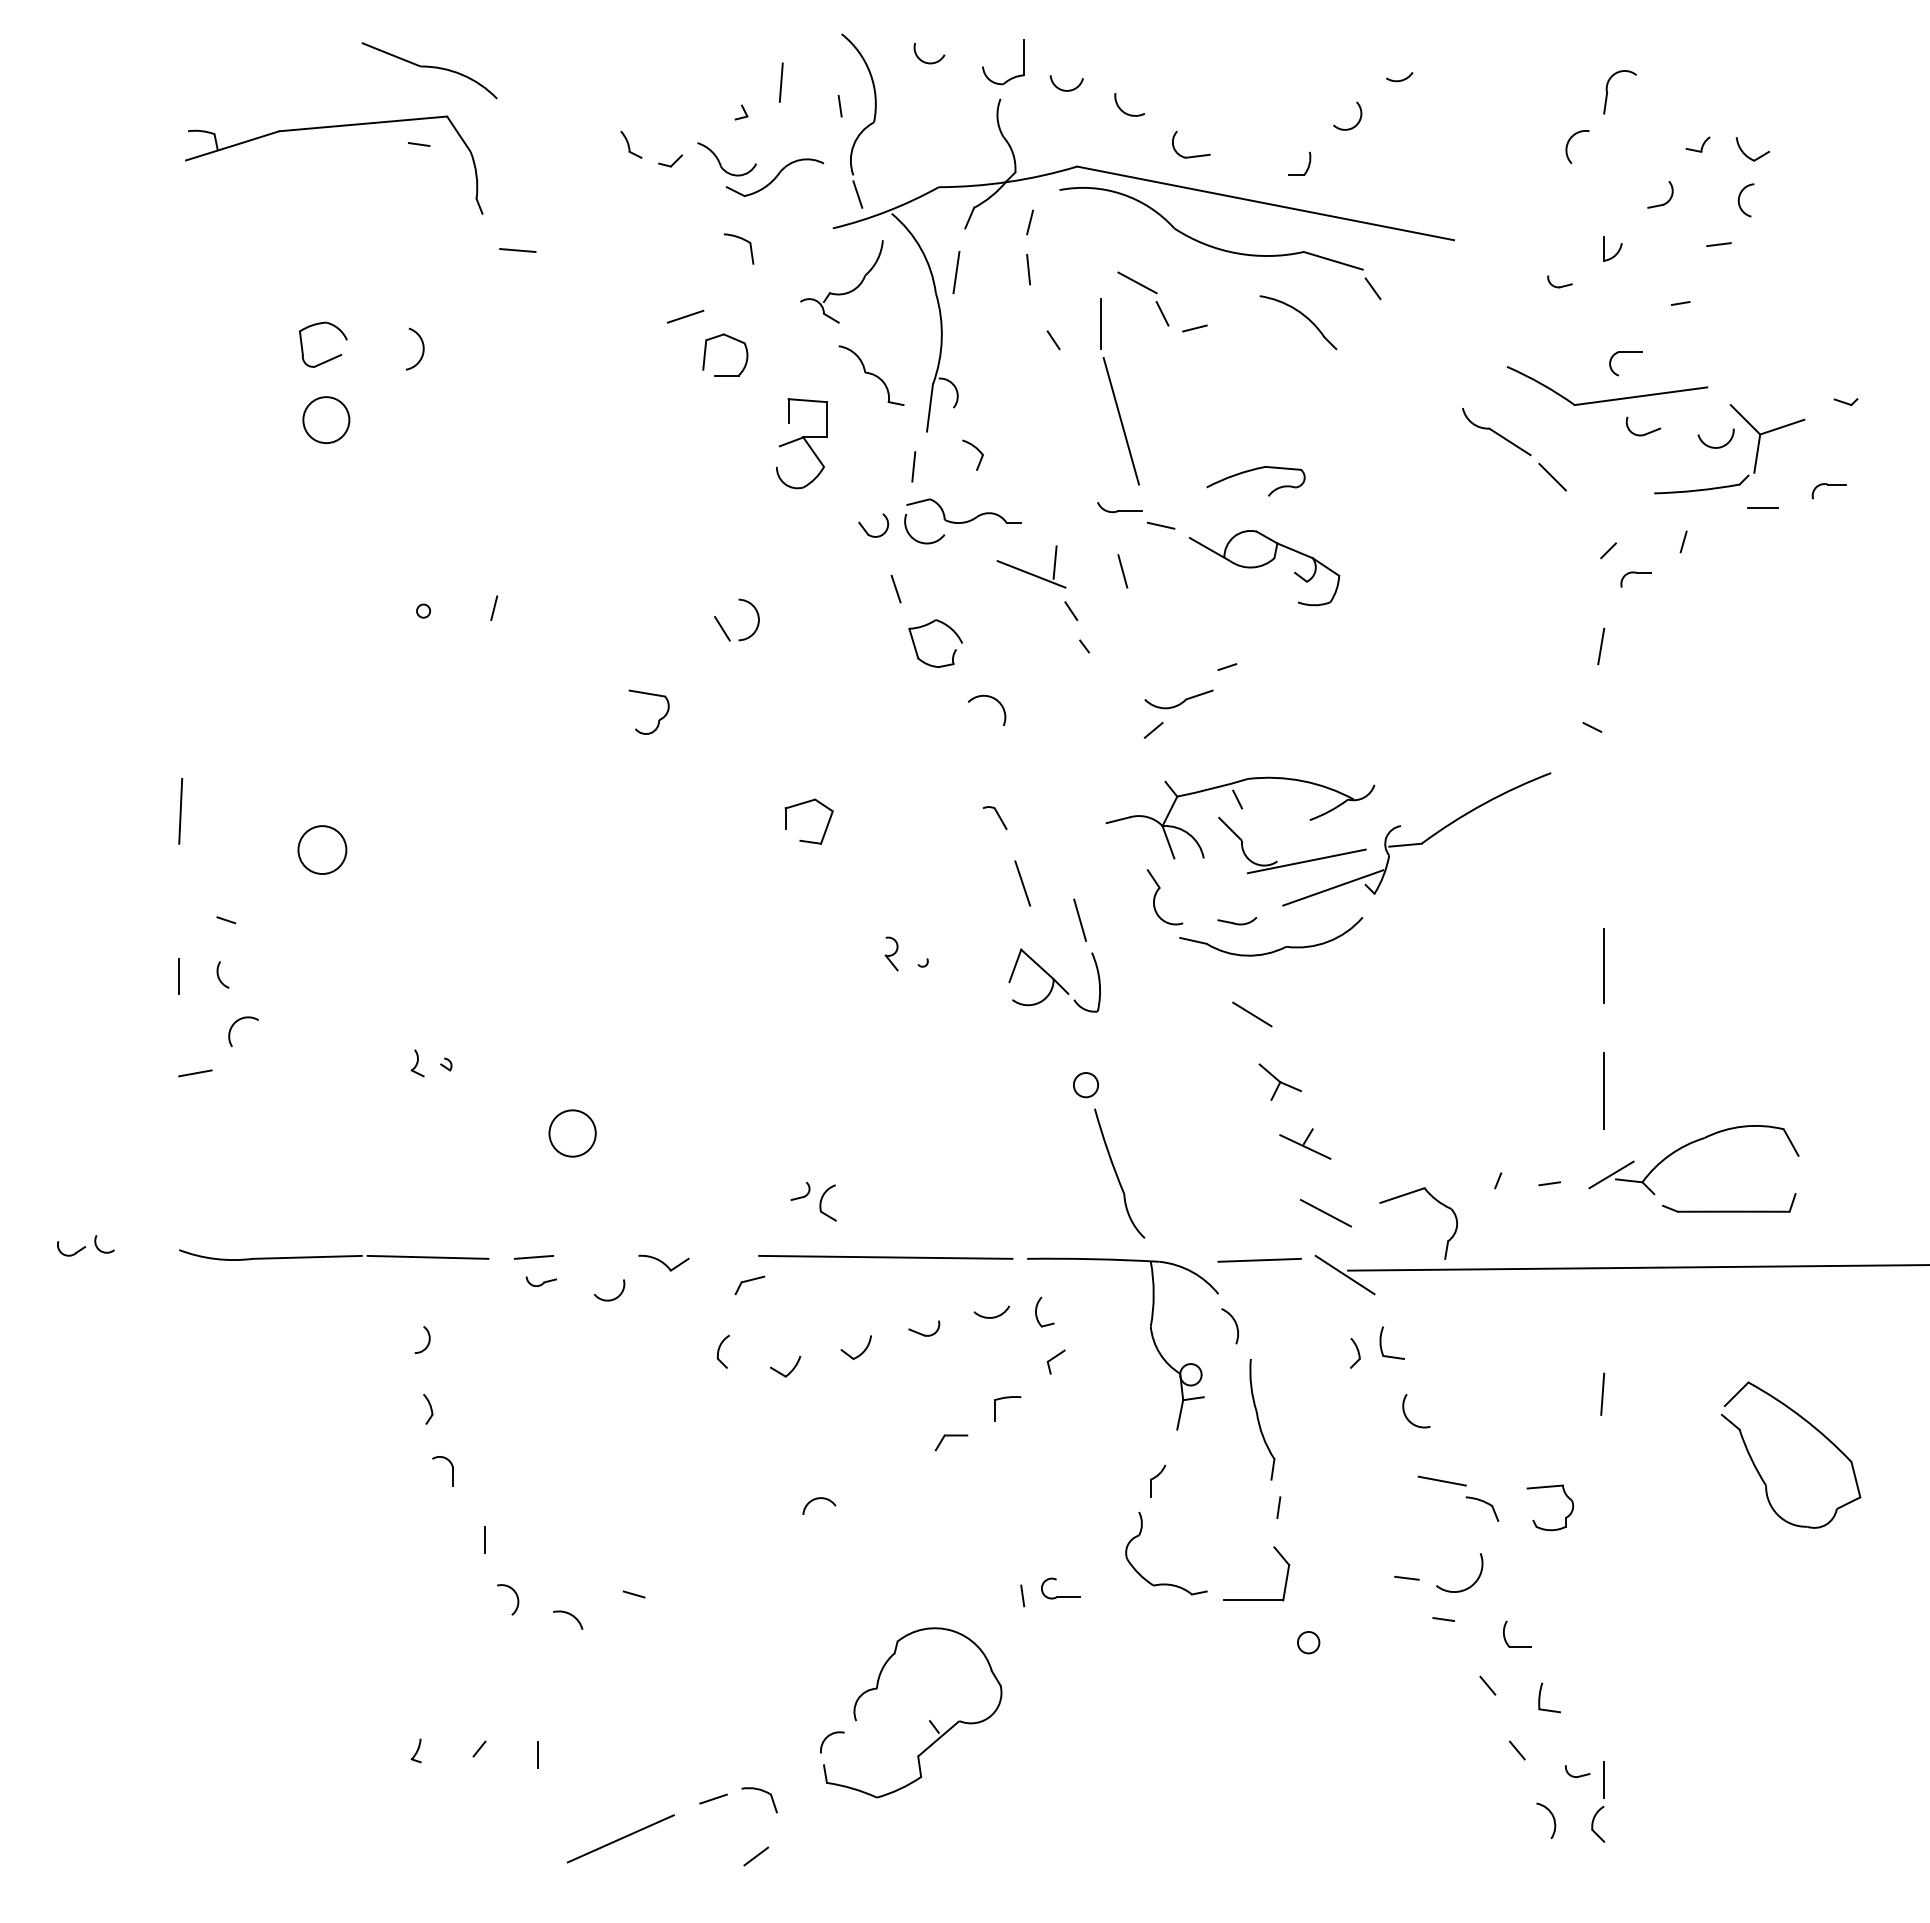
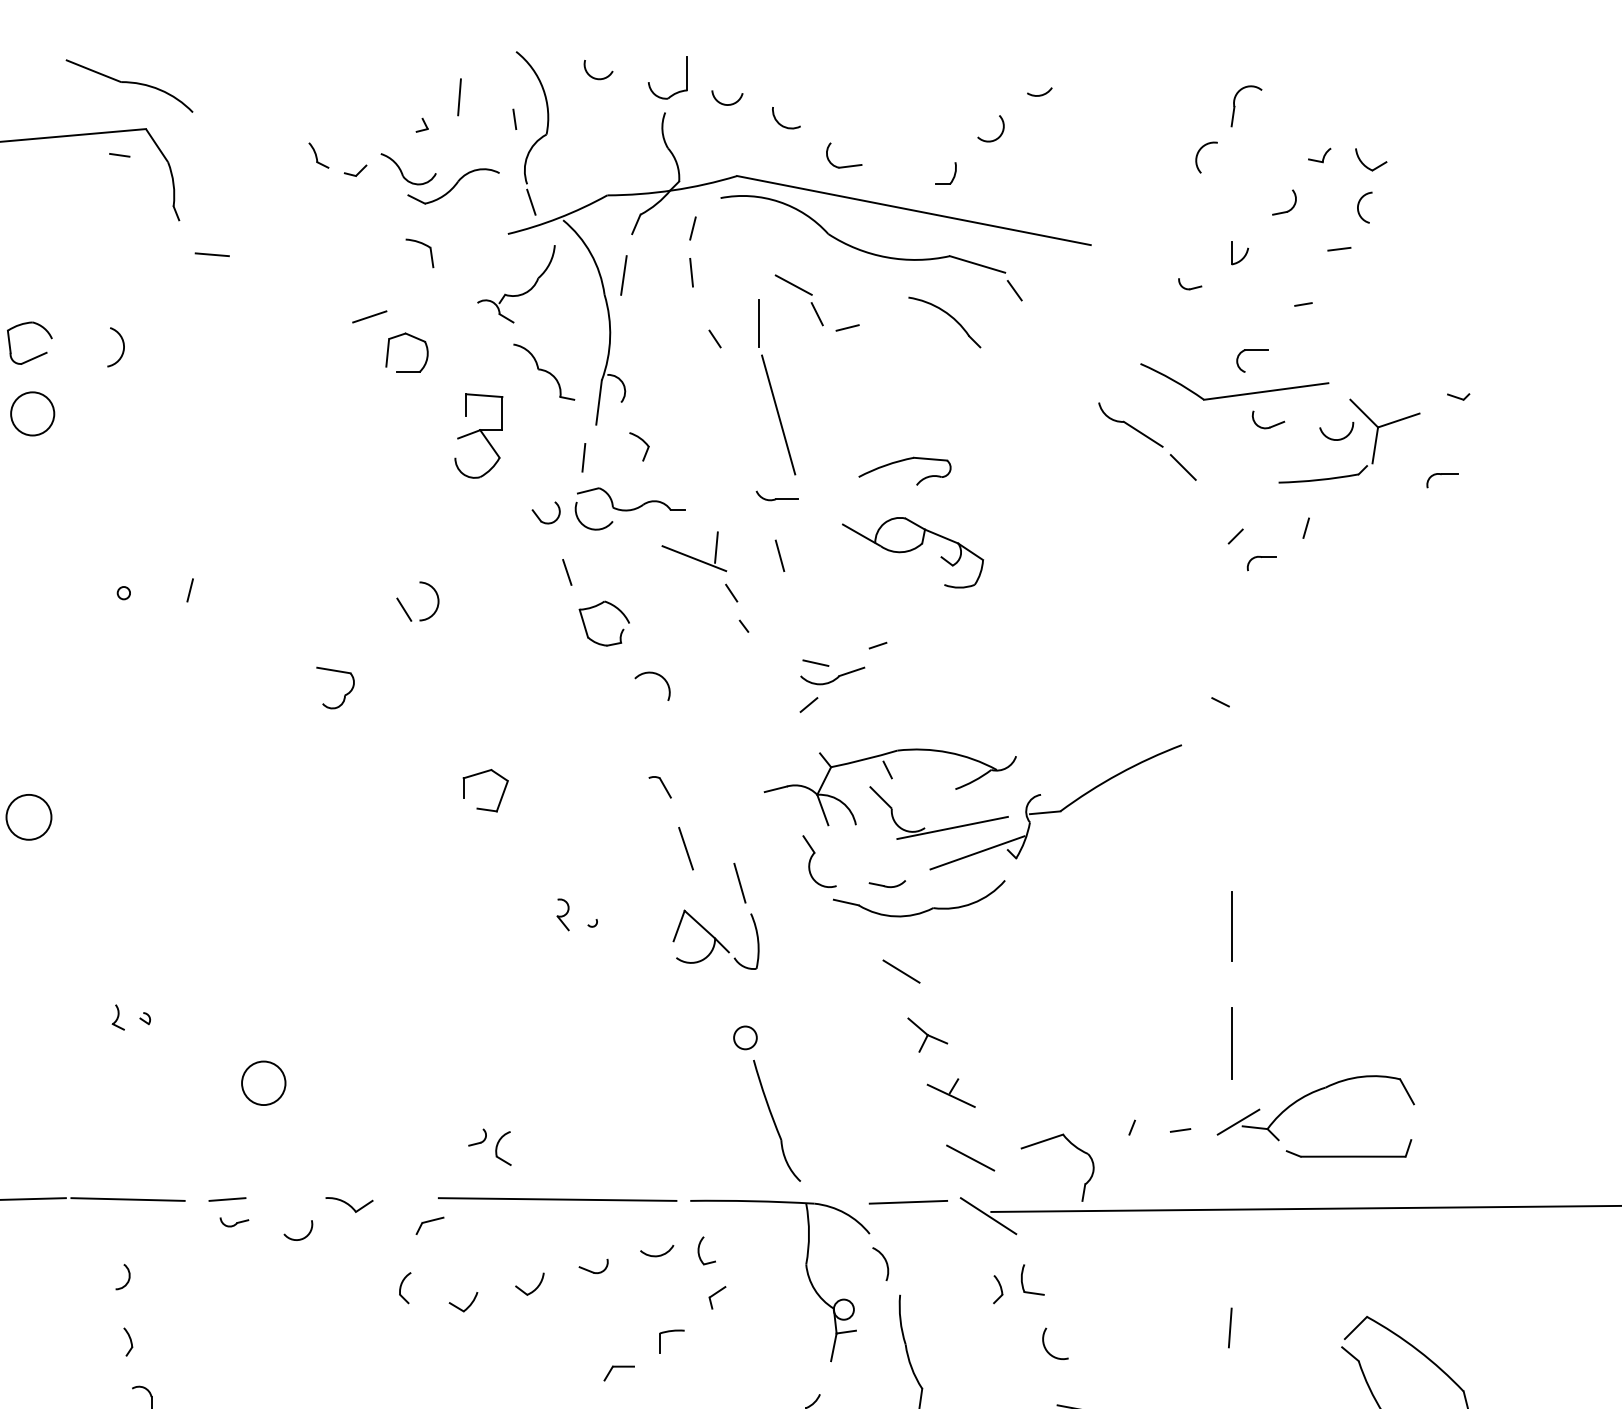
line: (1762, 508) -> (1380, 496), removed
line: (1160, 525) -> (815, 662), moved
line: (1601, 646) -> (1229, 626), removed

